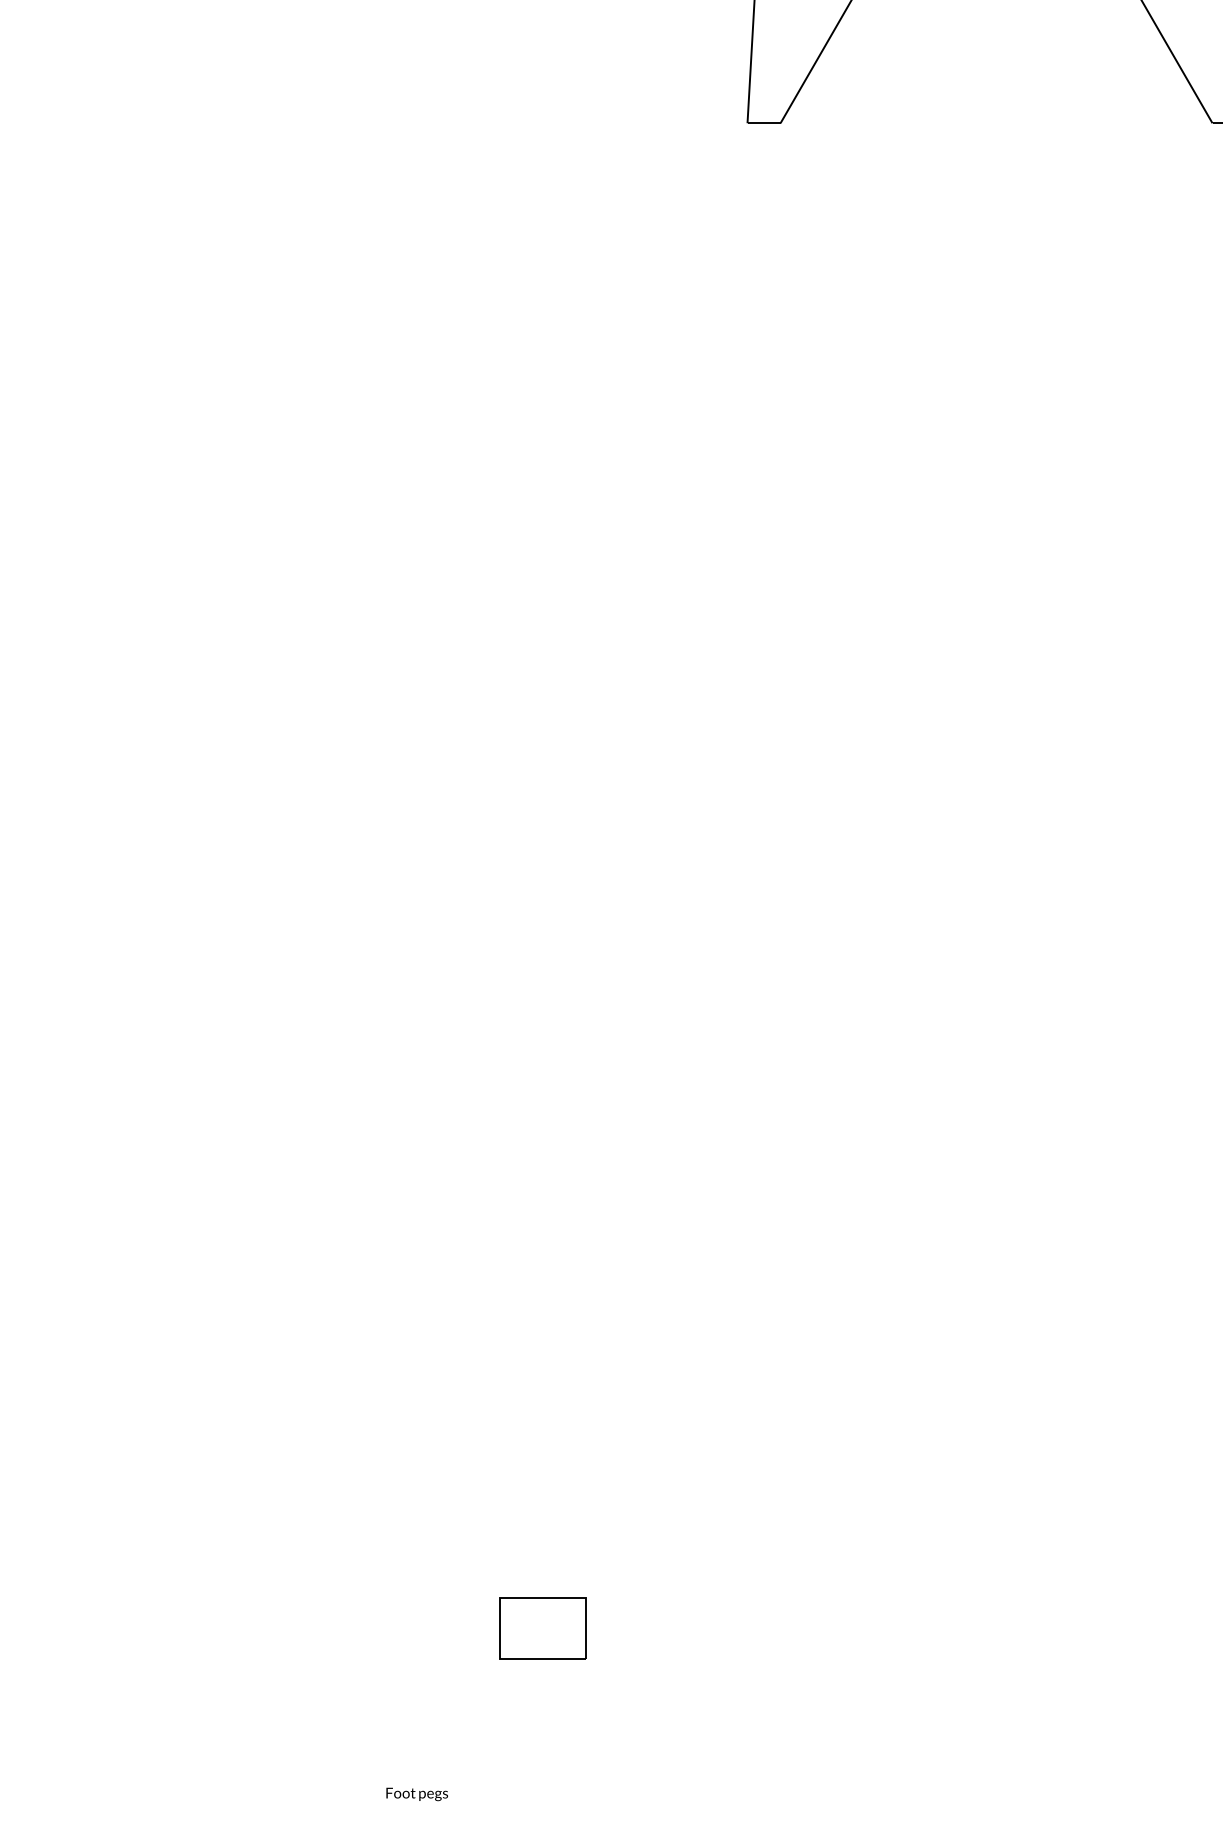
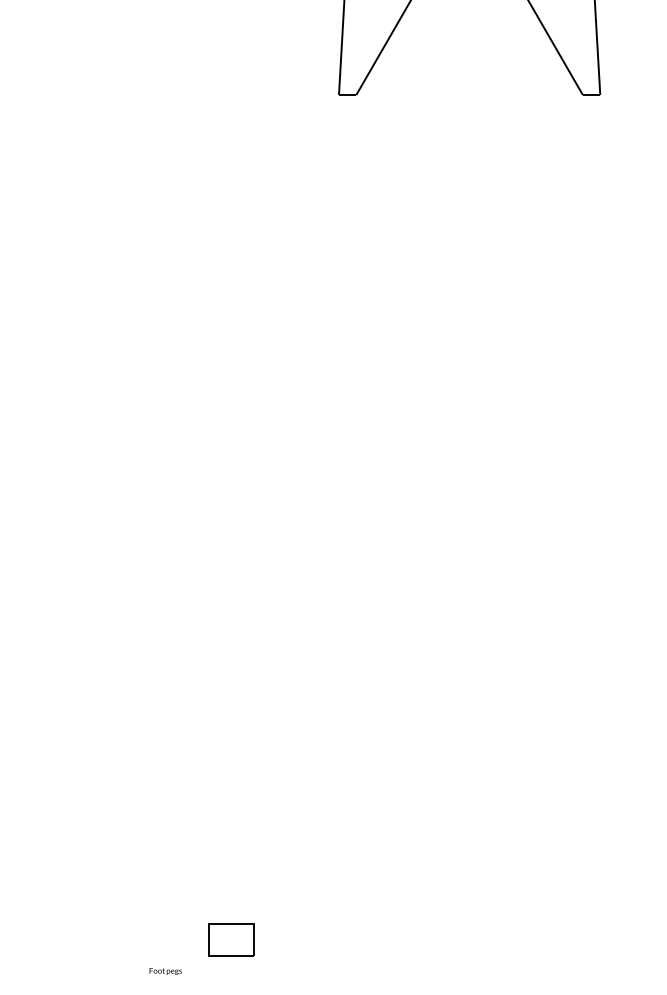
part: (542, 1626) -> (231, 939), moved

